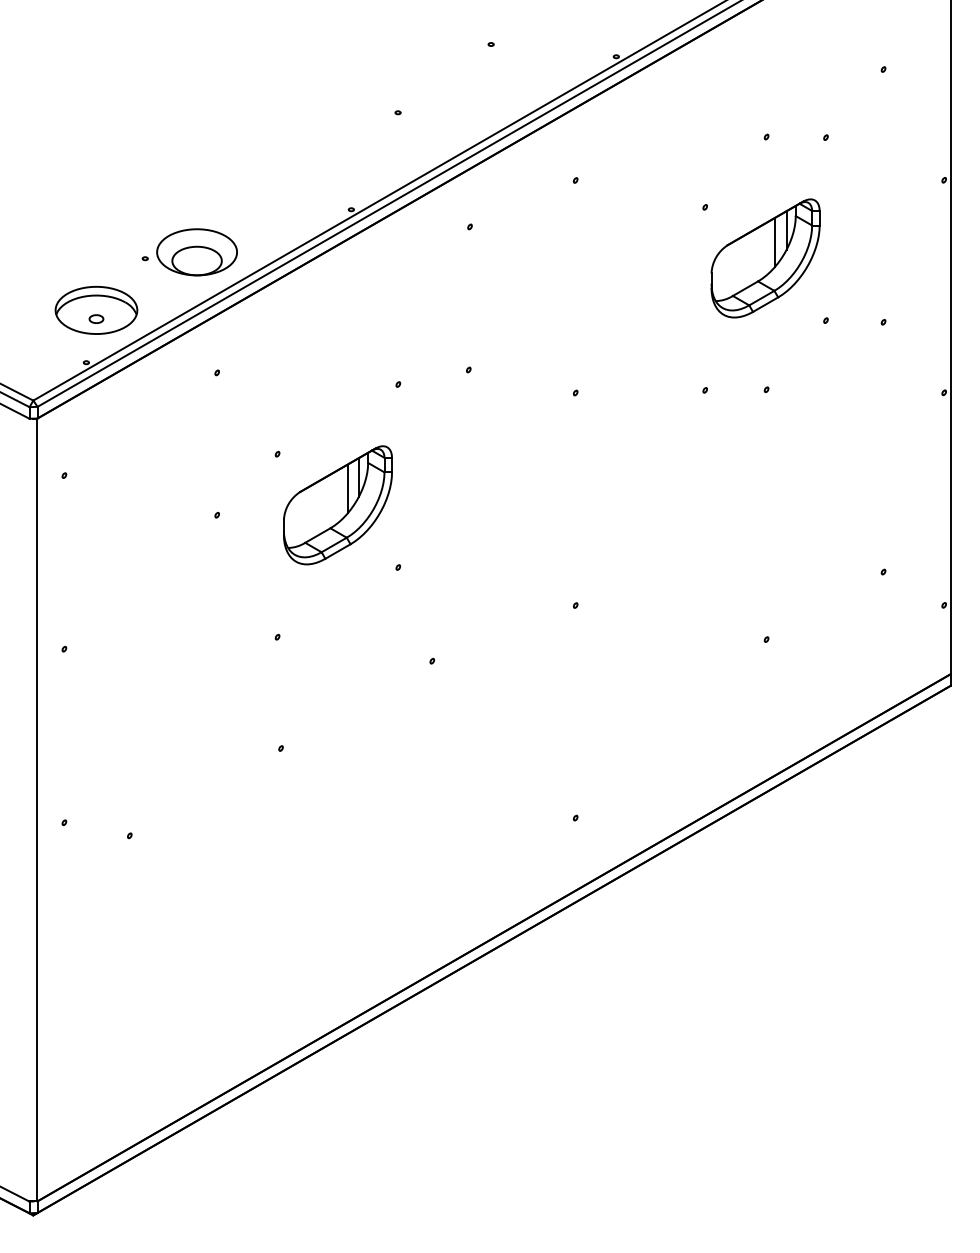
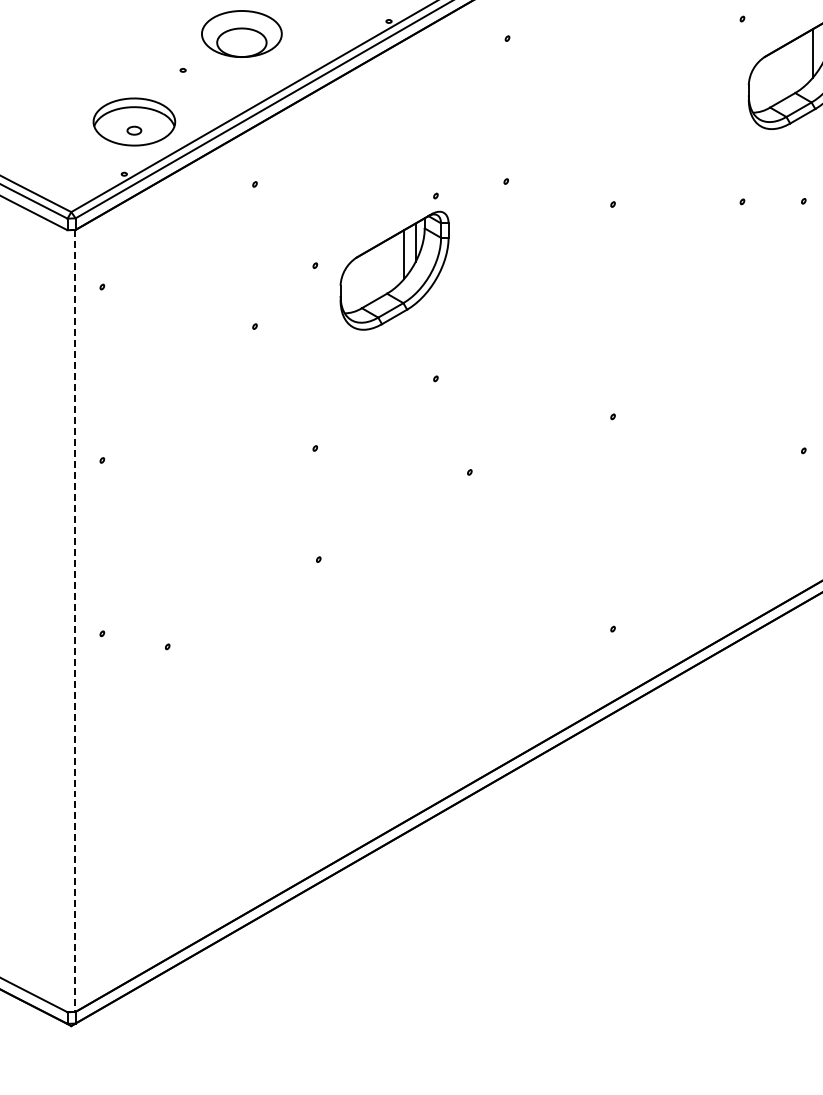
part: (196, 252) -> (241, 34), moved
part: (337, 505) -> (394, 270), moved
line: (37, 810) -> (75, 621), solid -> dashed

